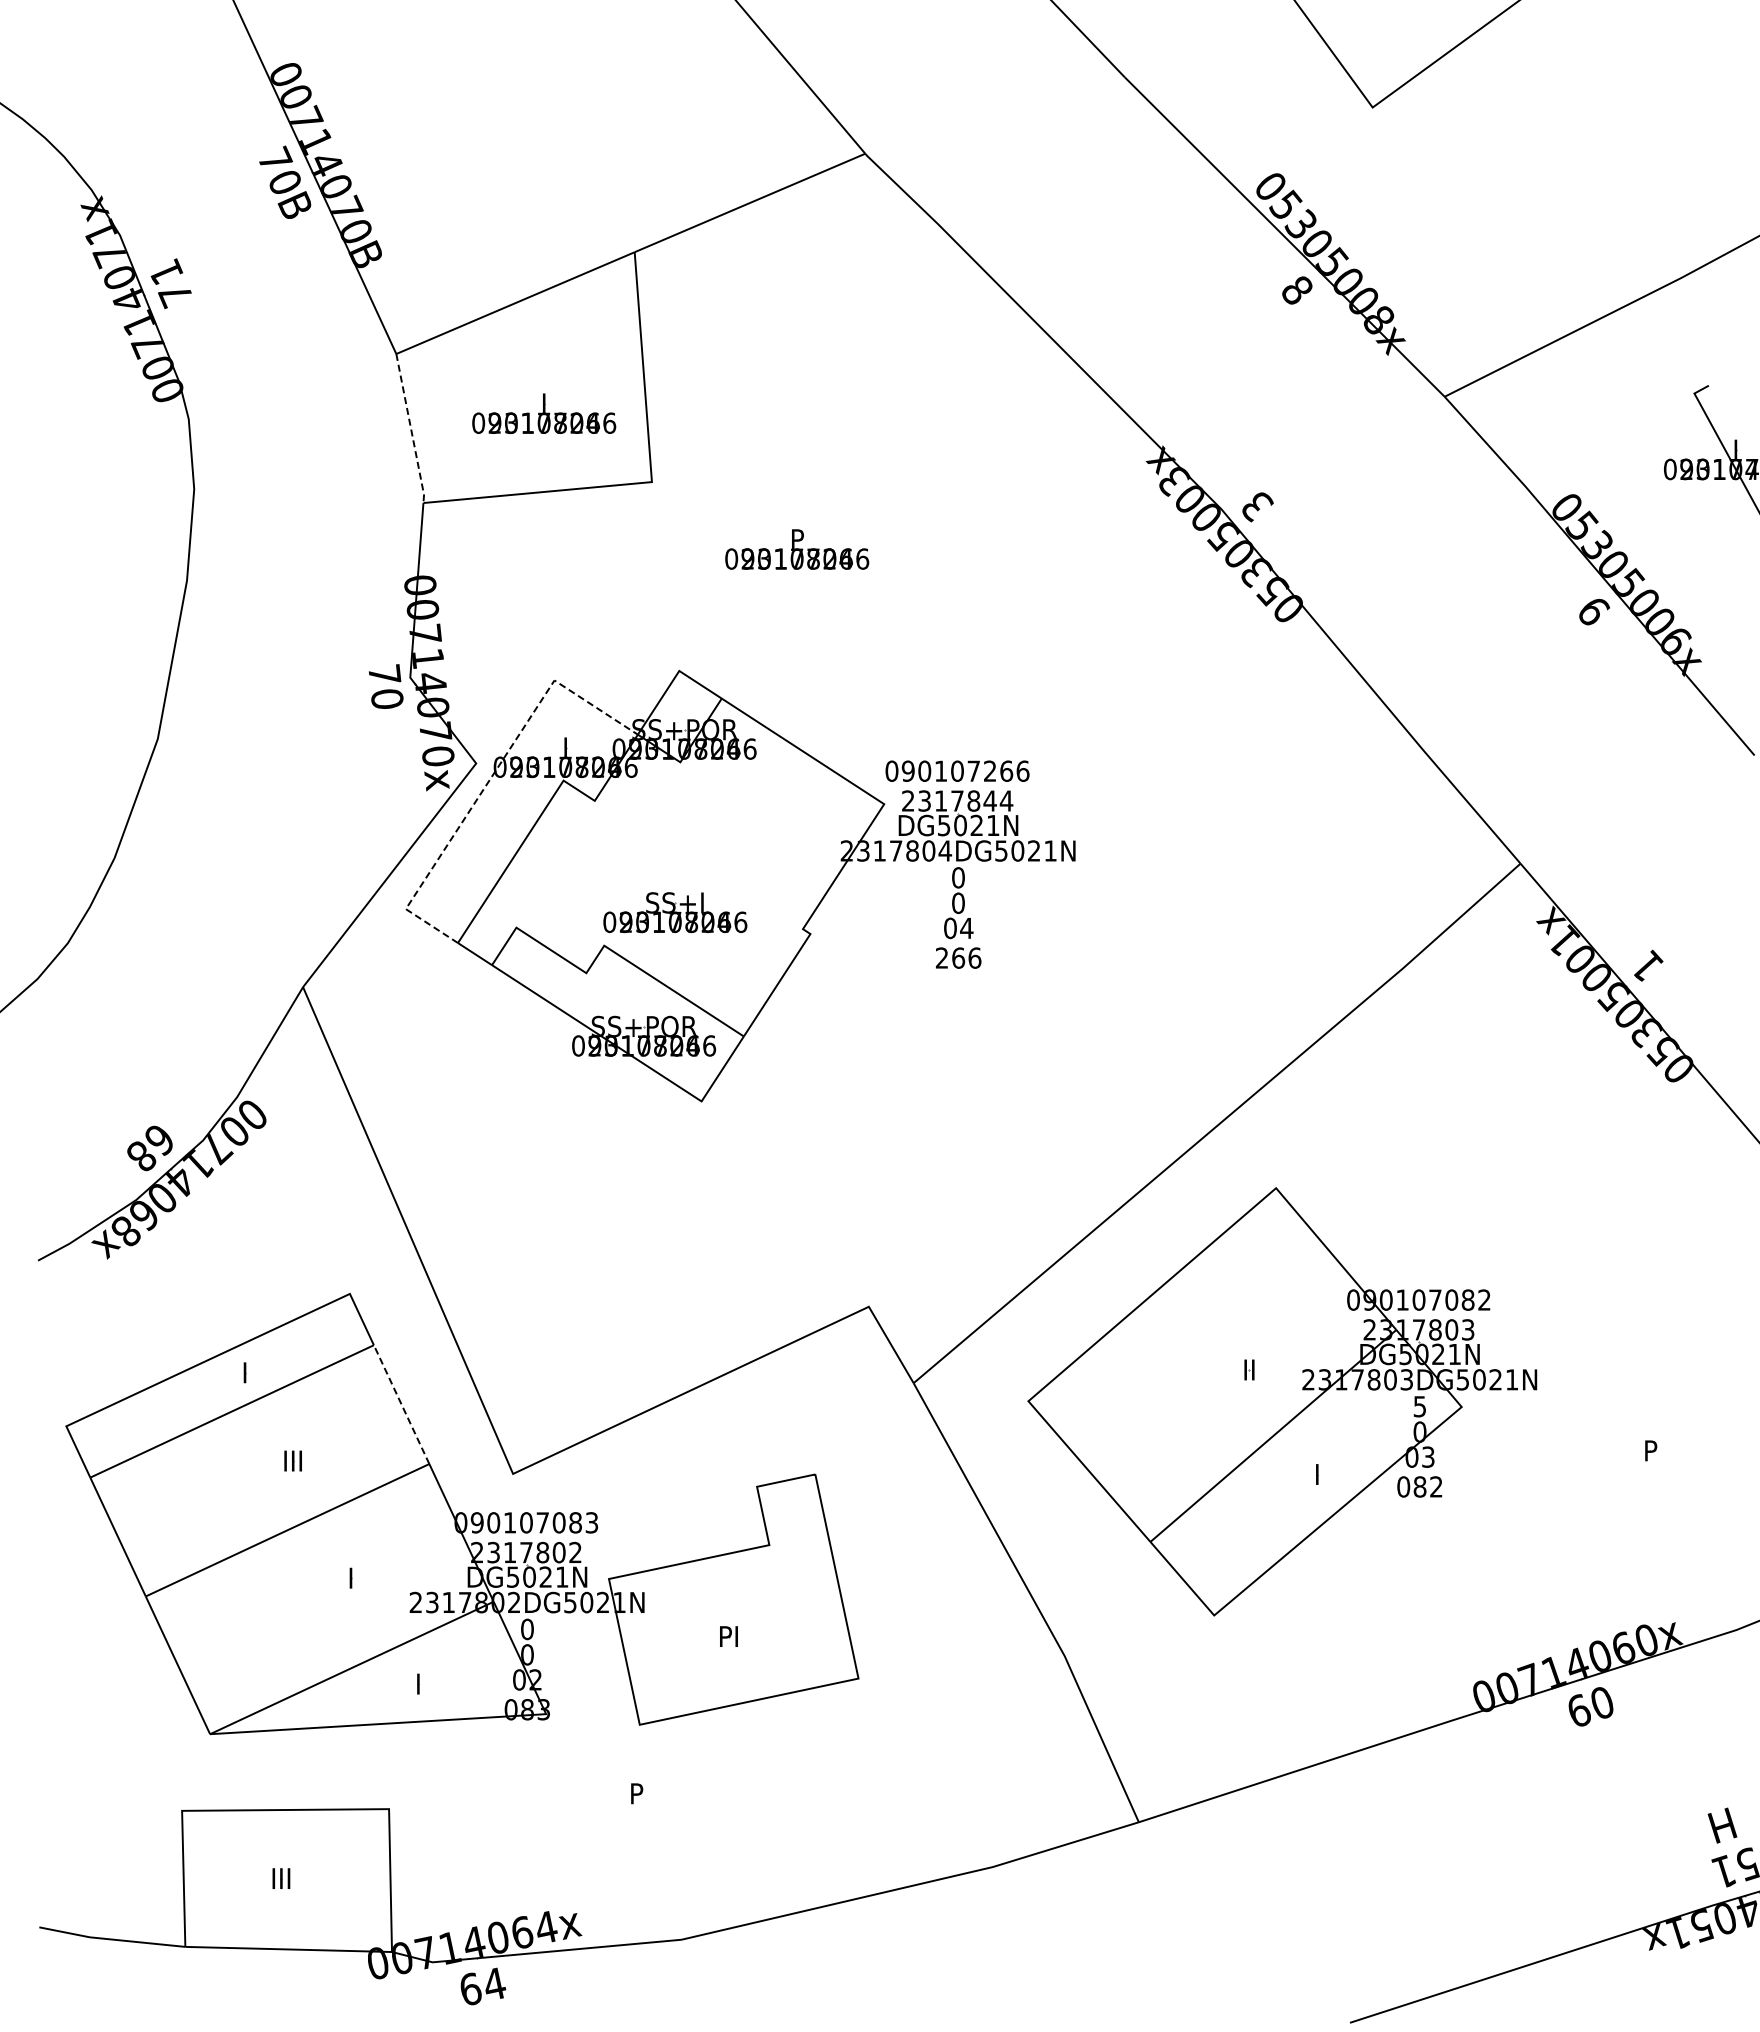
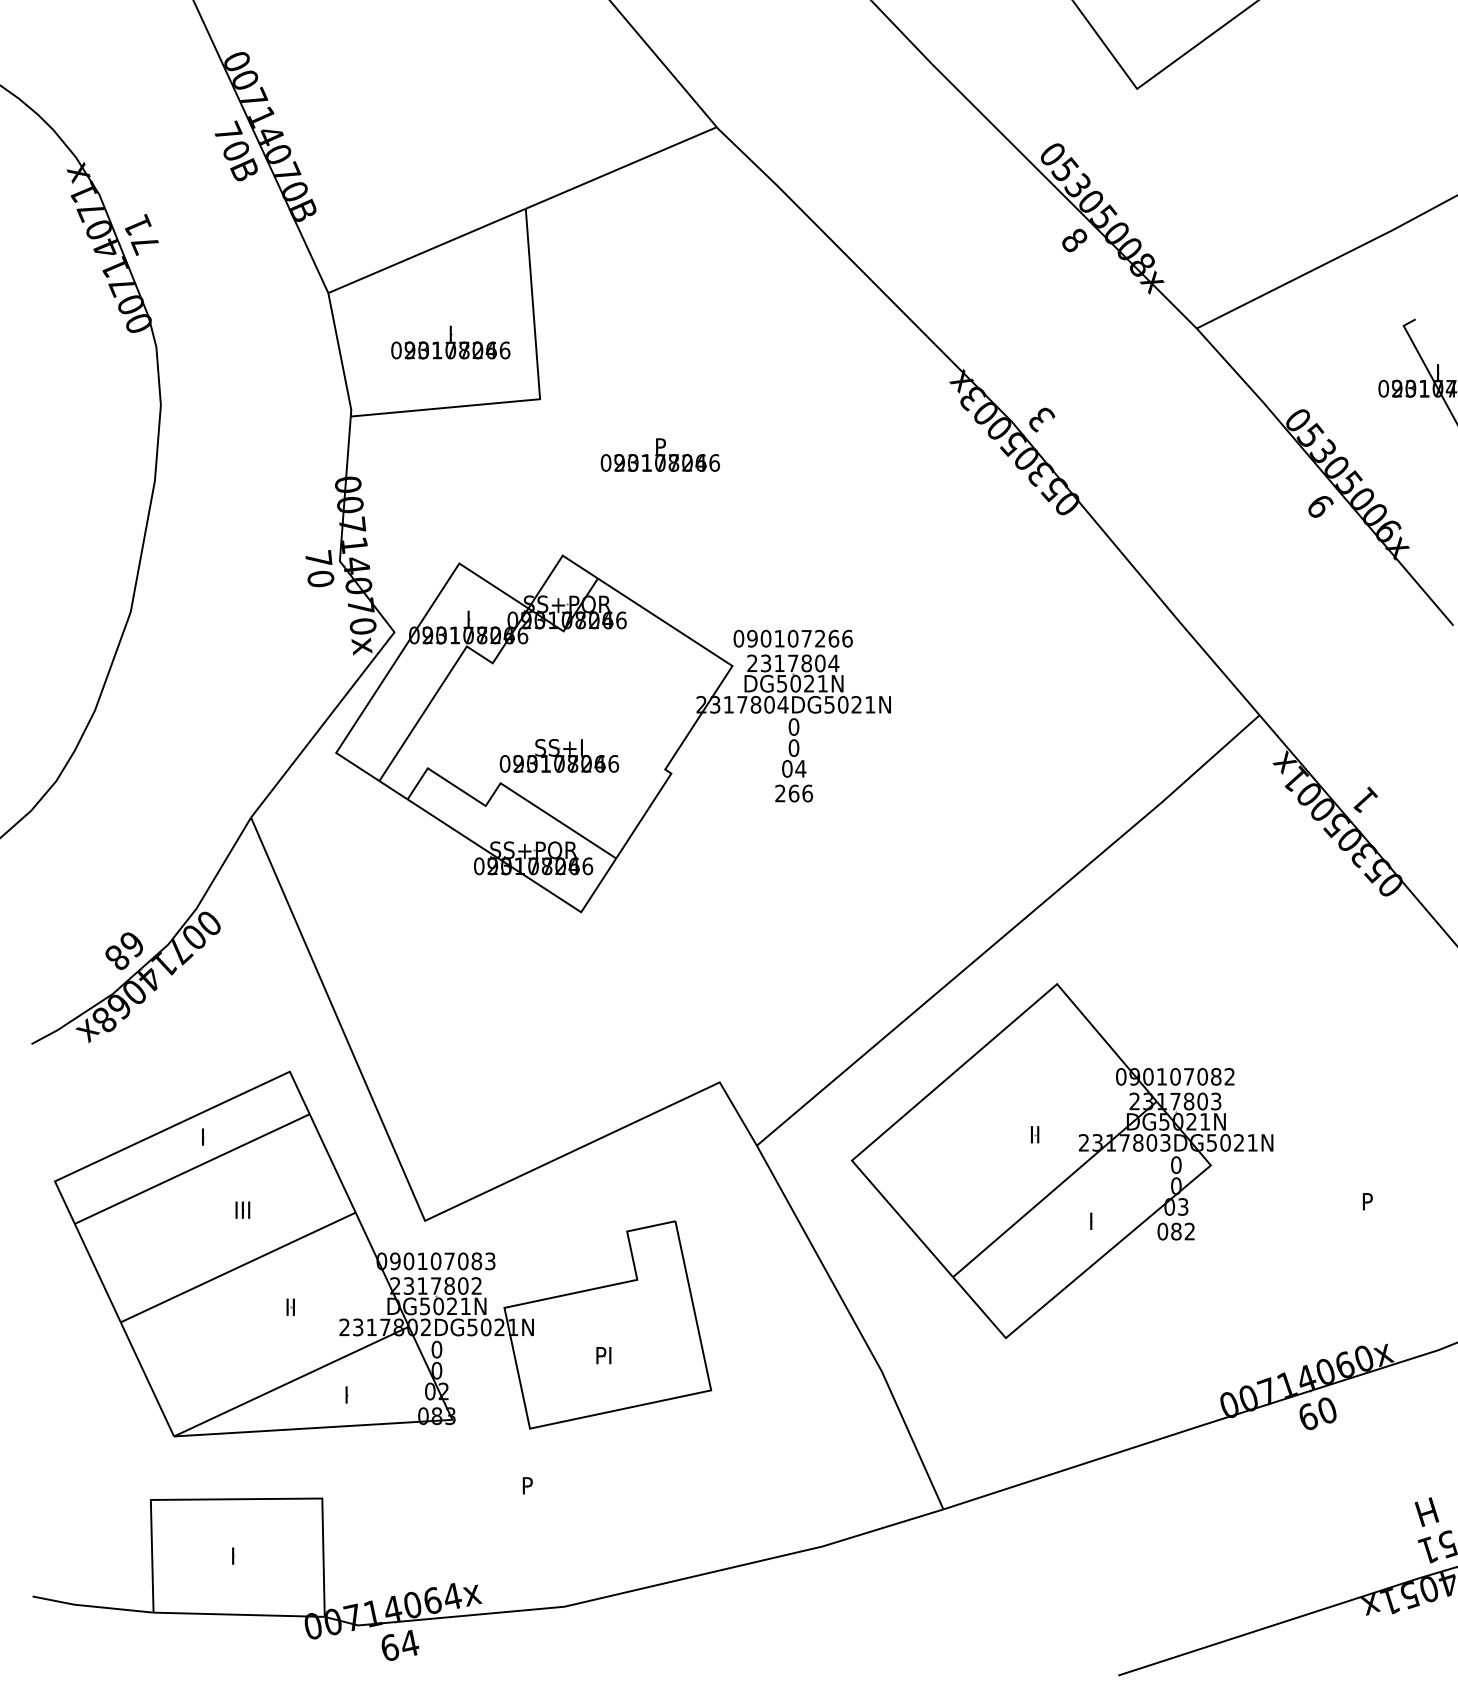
line: (411, 429) -> (340, 355), dashed -> solid
line: (490, 779) -> (406, 645), dashed -> solid
text: (989, 800) -> (819, 662), 2317844 -> 2317804
line: (401, 1404) -> (332, 1163), dashed -> solid
text: (1419, 1406) -> (1175, 1164), 5 -> 0
text: (350, 1577) -> (290, 1306), I -> II
text: (281, 1878) -> (233, 1555), III -> I

